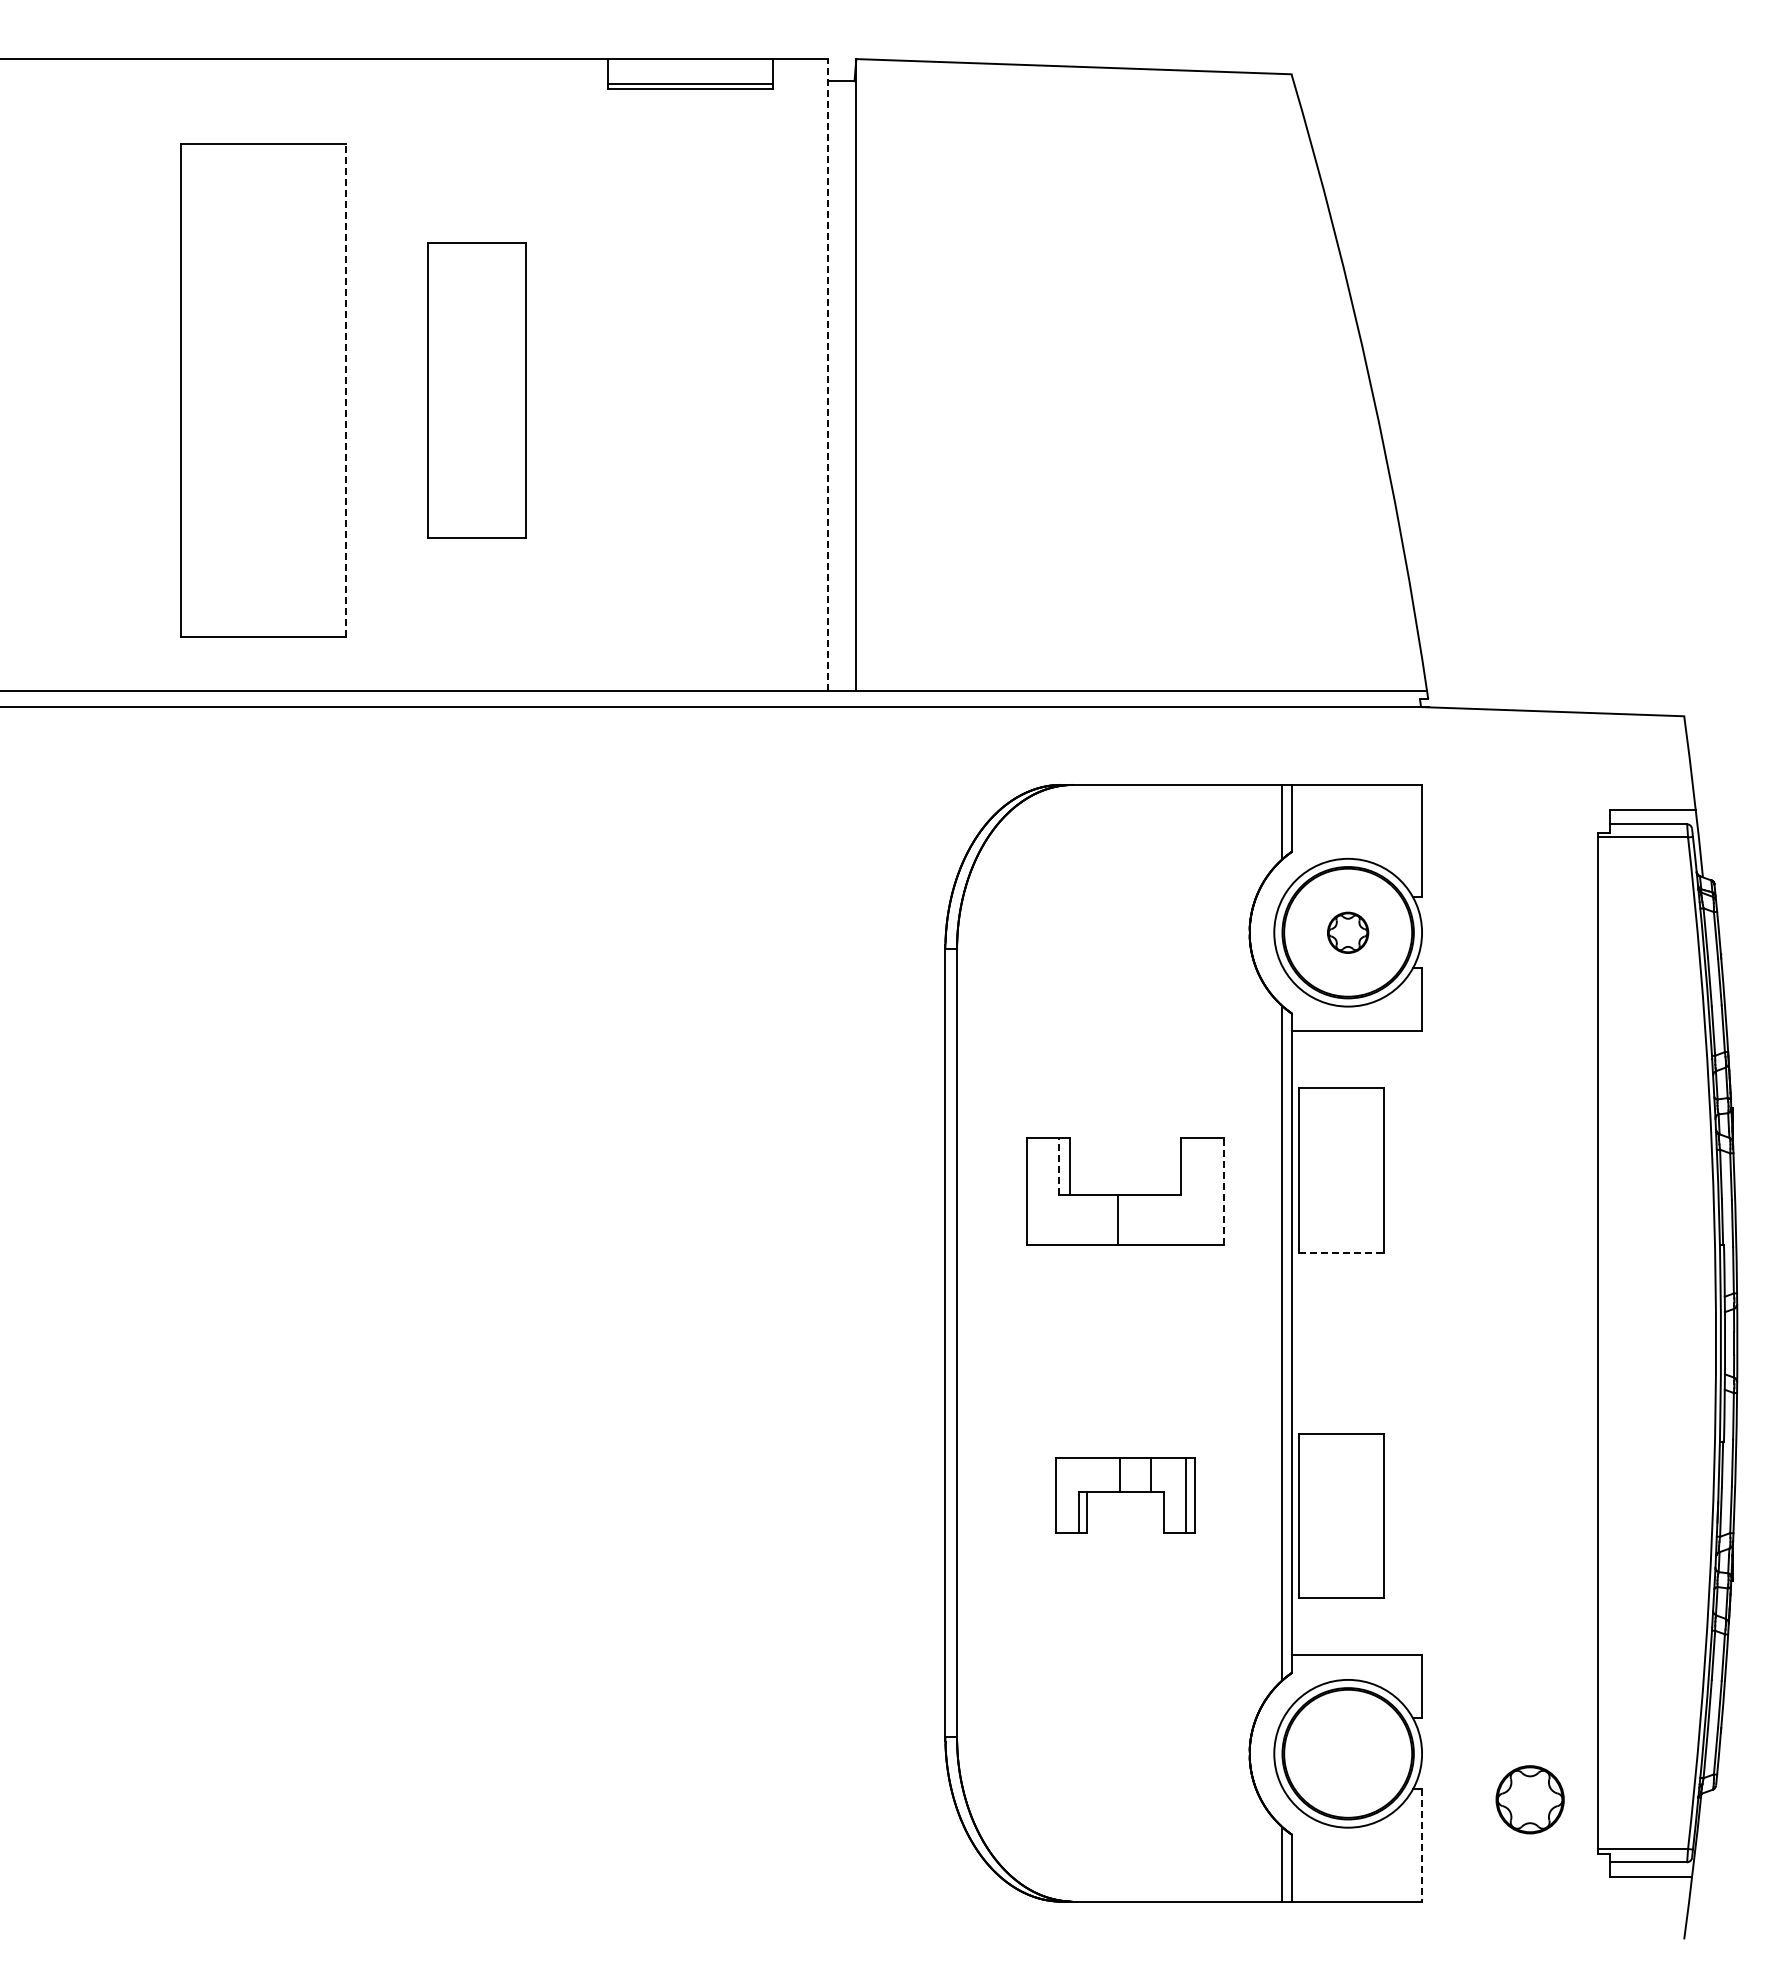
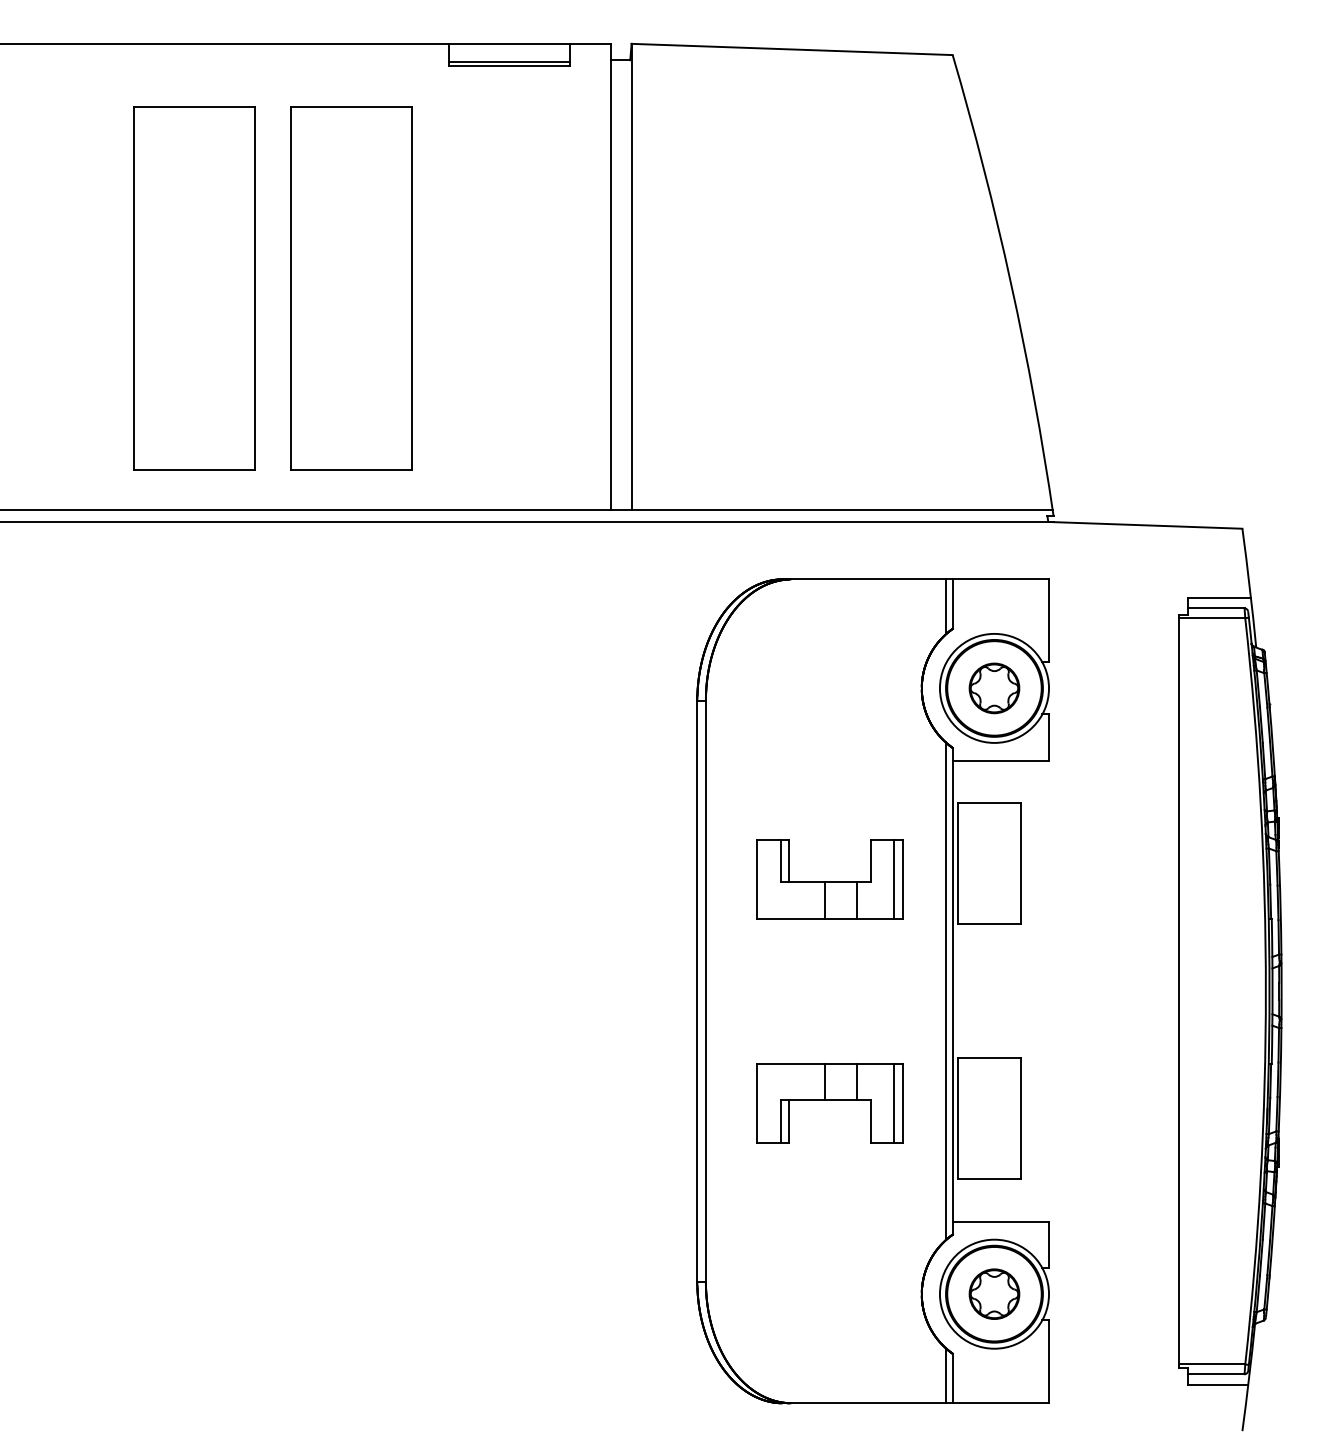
line: (828, 374) -> (611, 276), dashed -> solid
line: (345, 390) -> (254, 288), dashed -> solid
part: (476, 390) -> (351, 288), size x1.67
part: (1347, 932) -> (993, 688), size x1.67
line: (1058, 1166) -> (780, 860), dashed -> solid
line: (1212, 1190) -> (894, 878), added
line: (1224, 1190) -> (903, 878), dashed -> solid
line: (1161, 1219) -> (856, 900), added
line: (1341, 1252) -> (989, 924), dashed -> solid
part: (1125, 1495) -> (830, 1103), size x1.43
part: (1529, 1799) -> (993, 1293), moved
line: (1422, 1845) -> (1049, 1361), dashed -> solid

